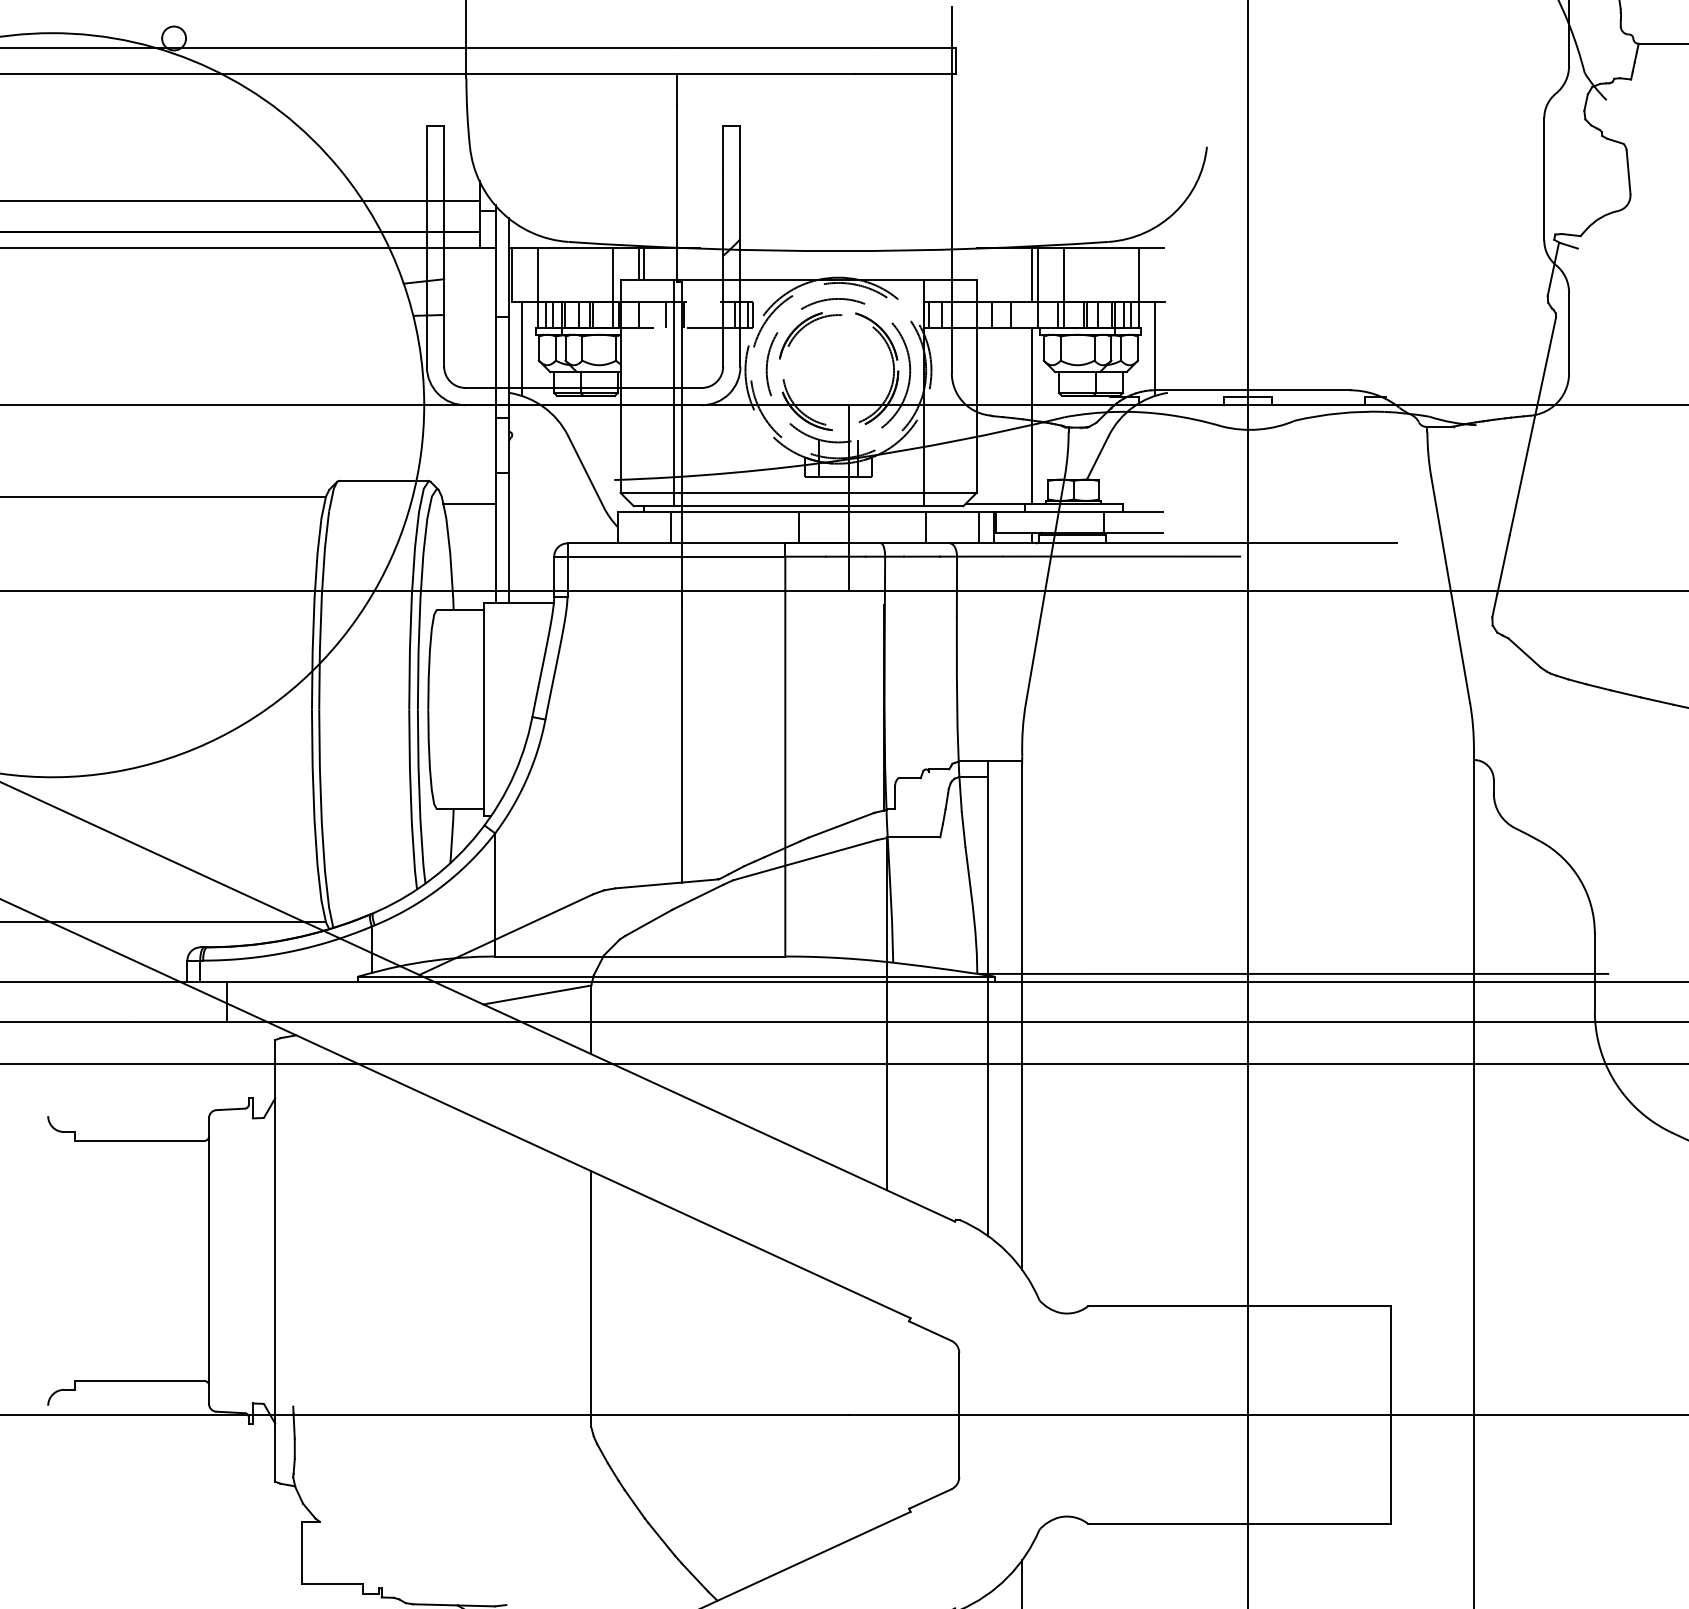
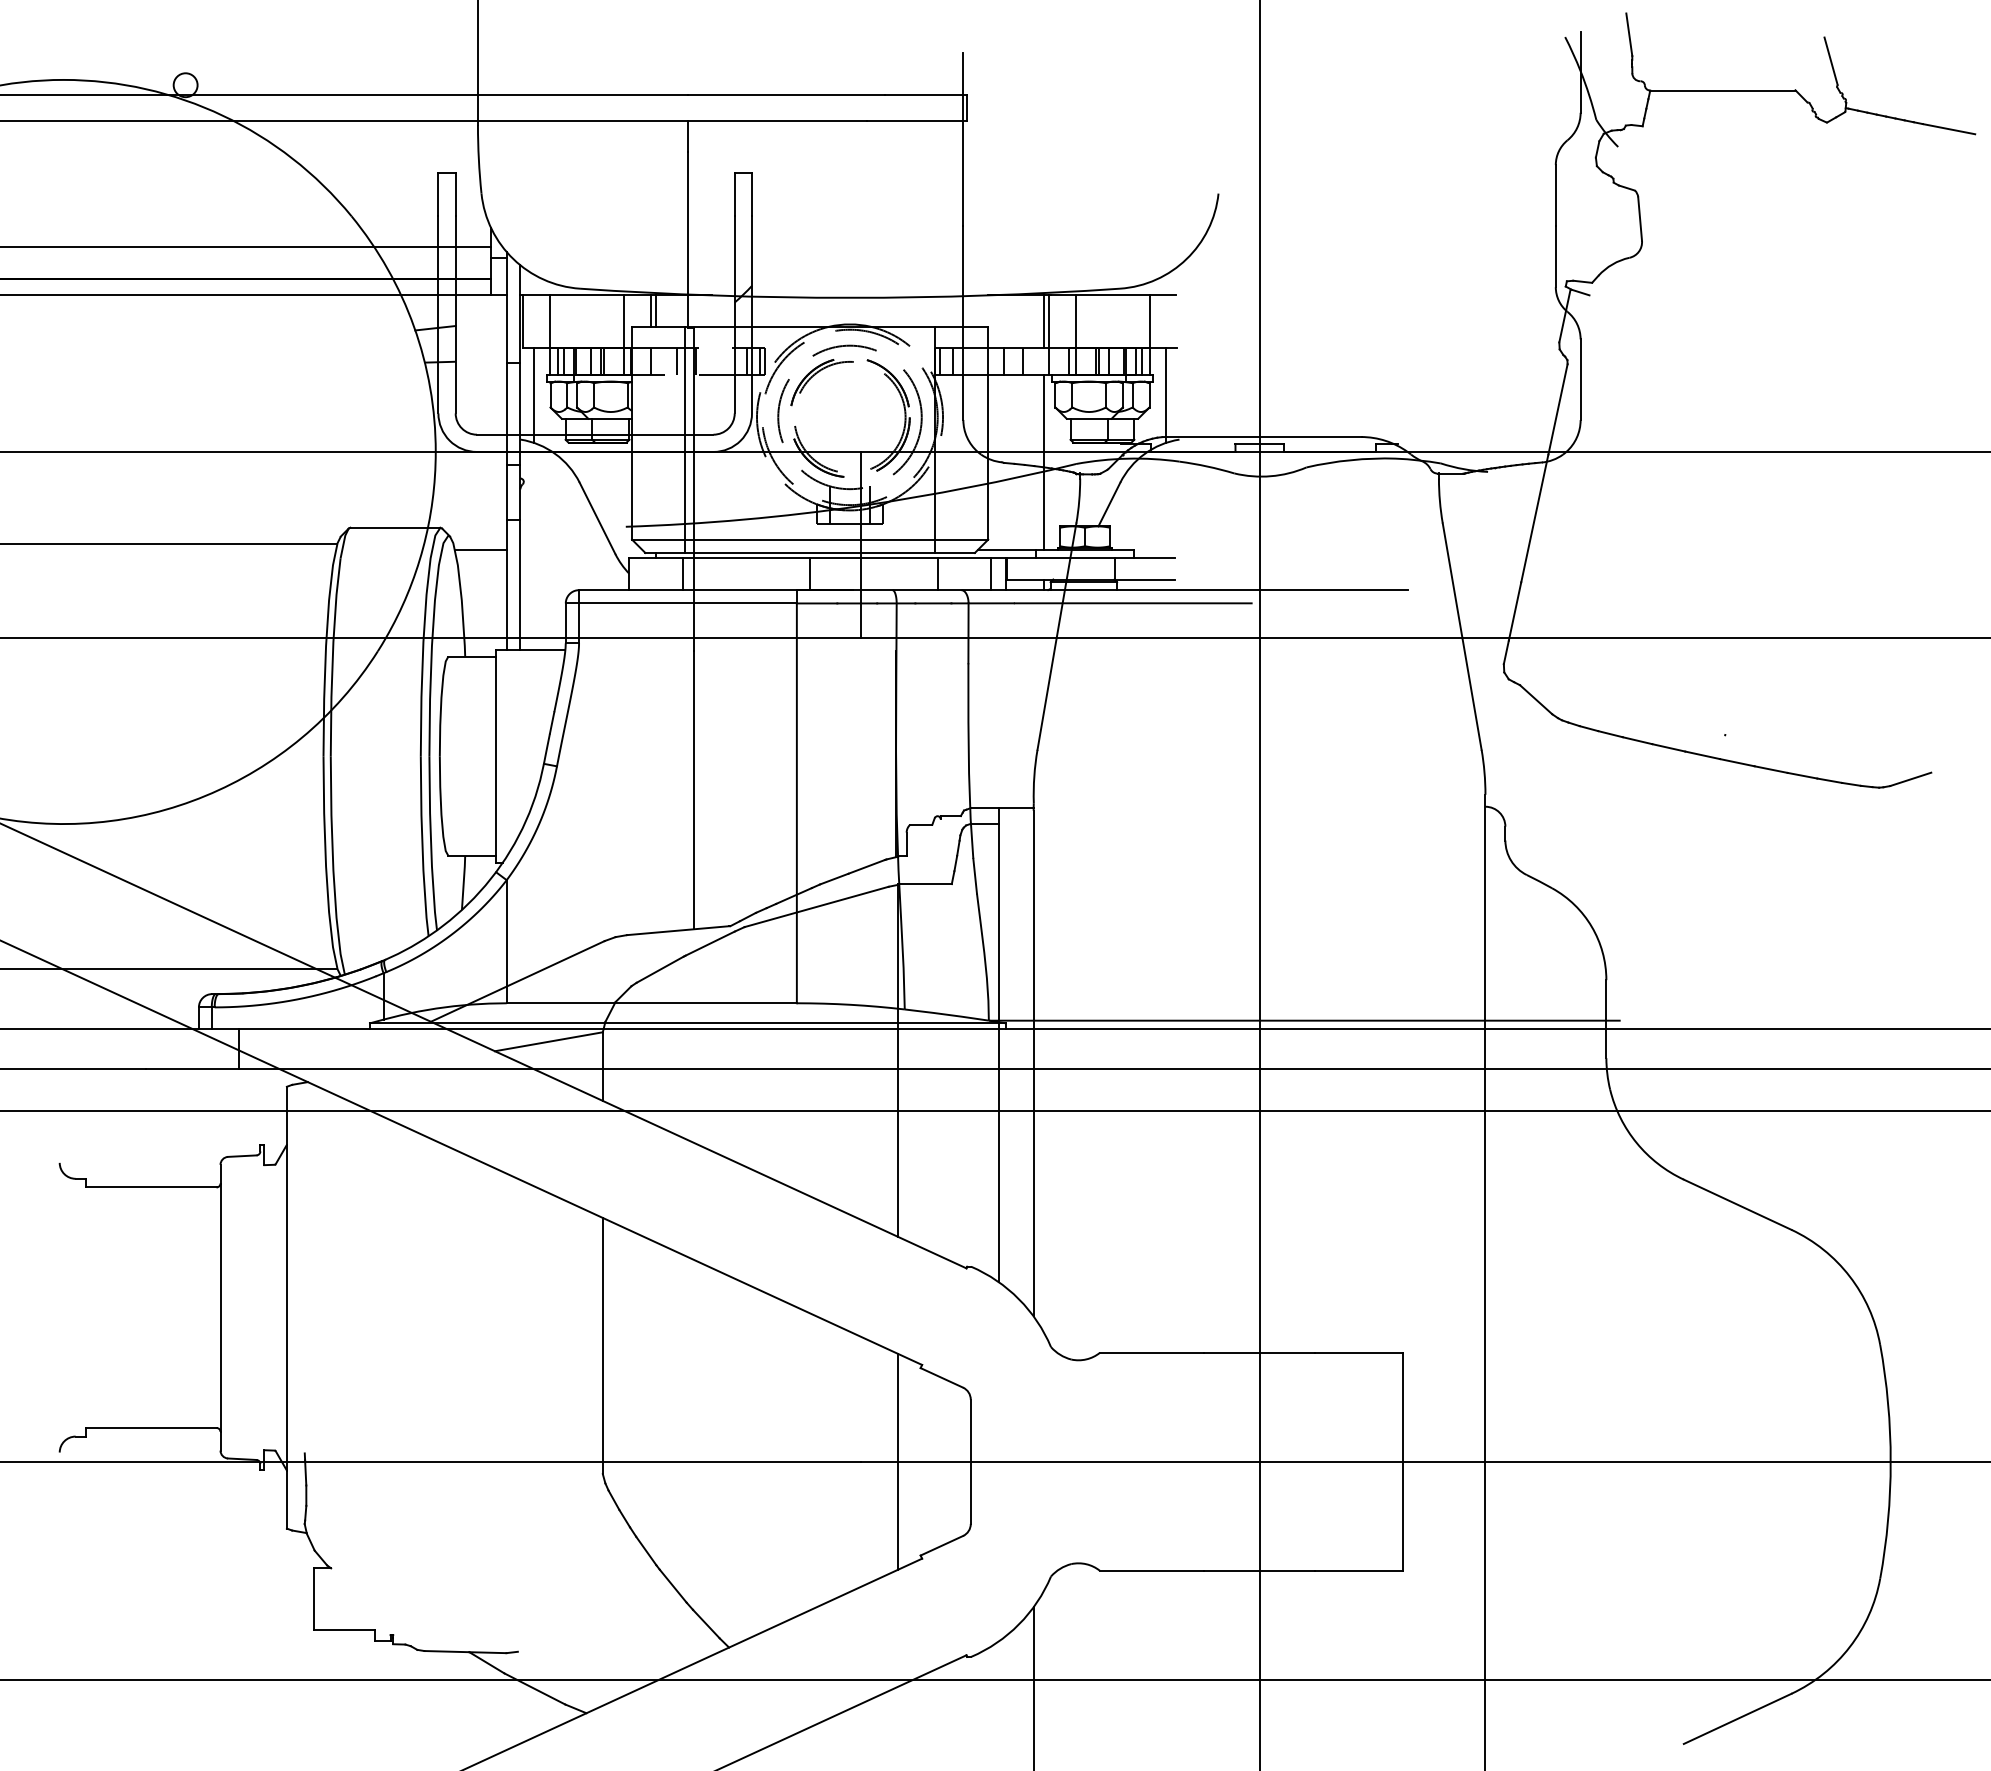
line: (886, 1414) -> (898, 1461), added

